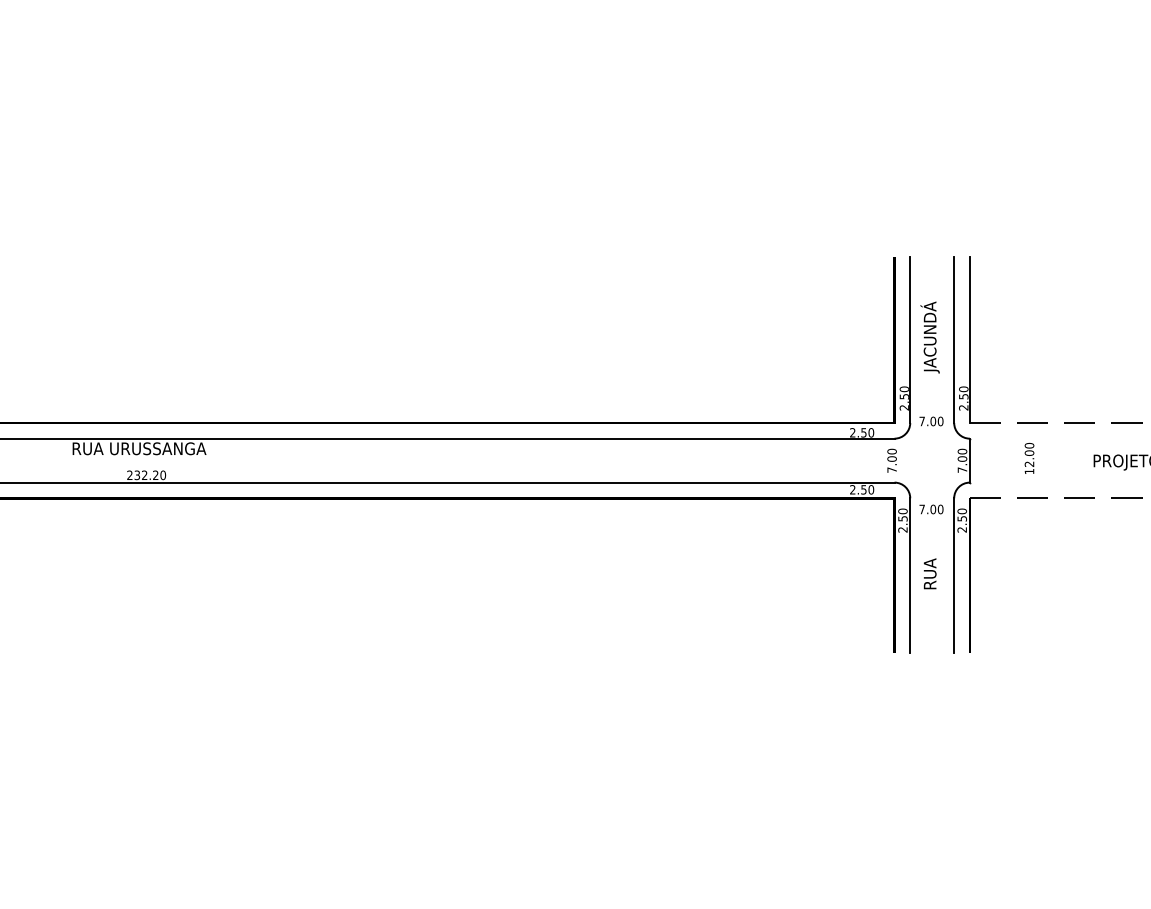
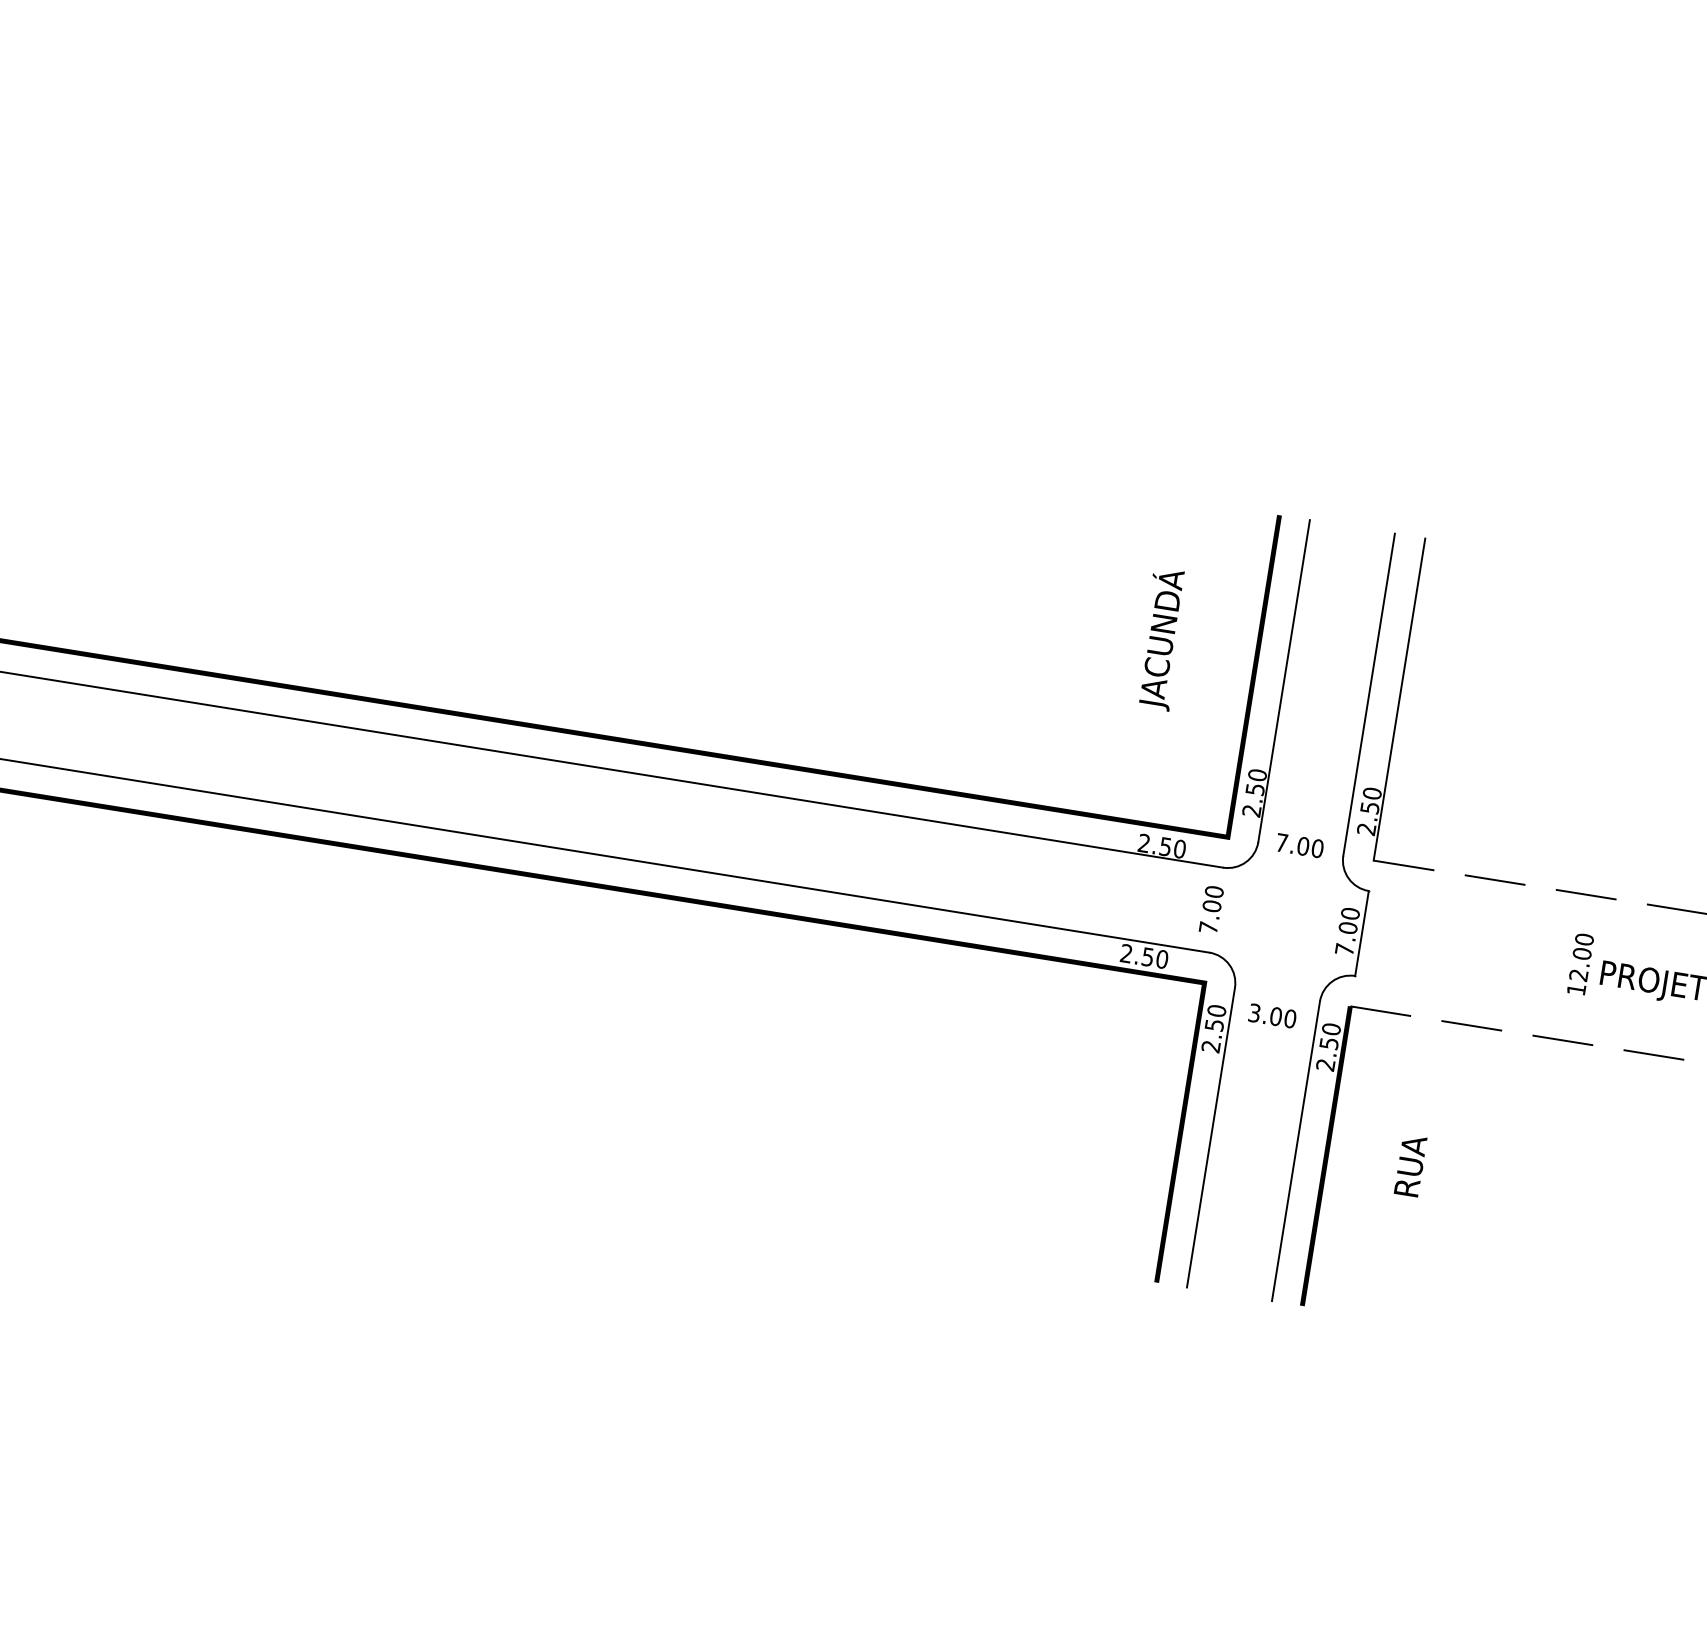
text: (929, 337) -> (1160, 638), moved
text: (1029, 457) -> (1580, 962), moved
text: (921, 509) -> (1253, 1013), 7.00 -> 3.00
text: (929, 573) -> (1409, 1165), moved

